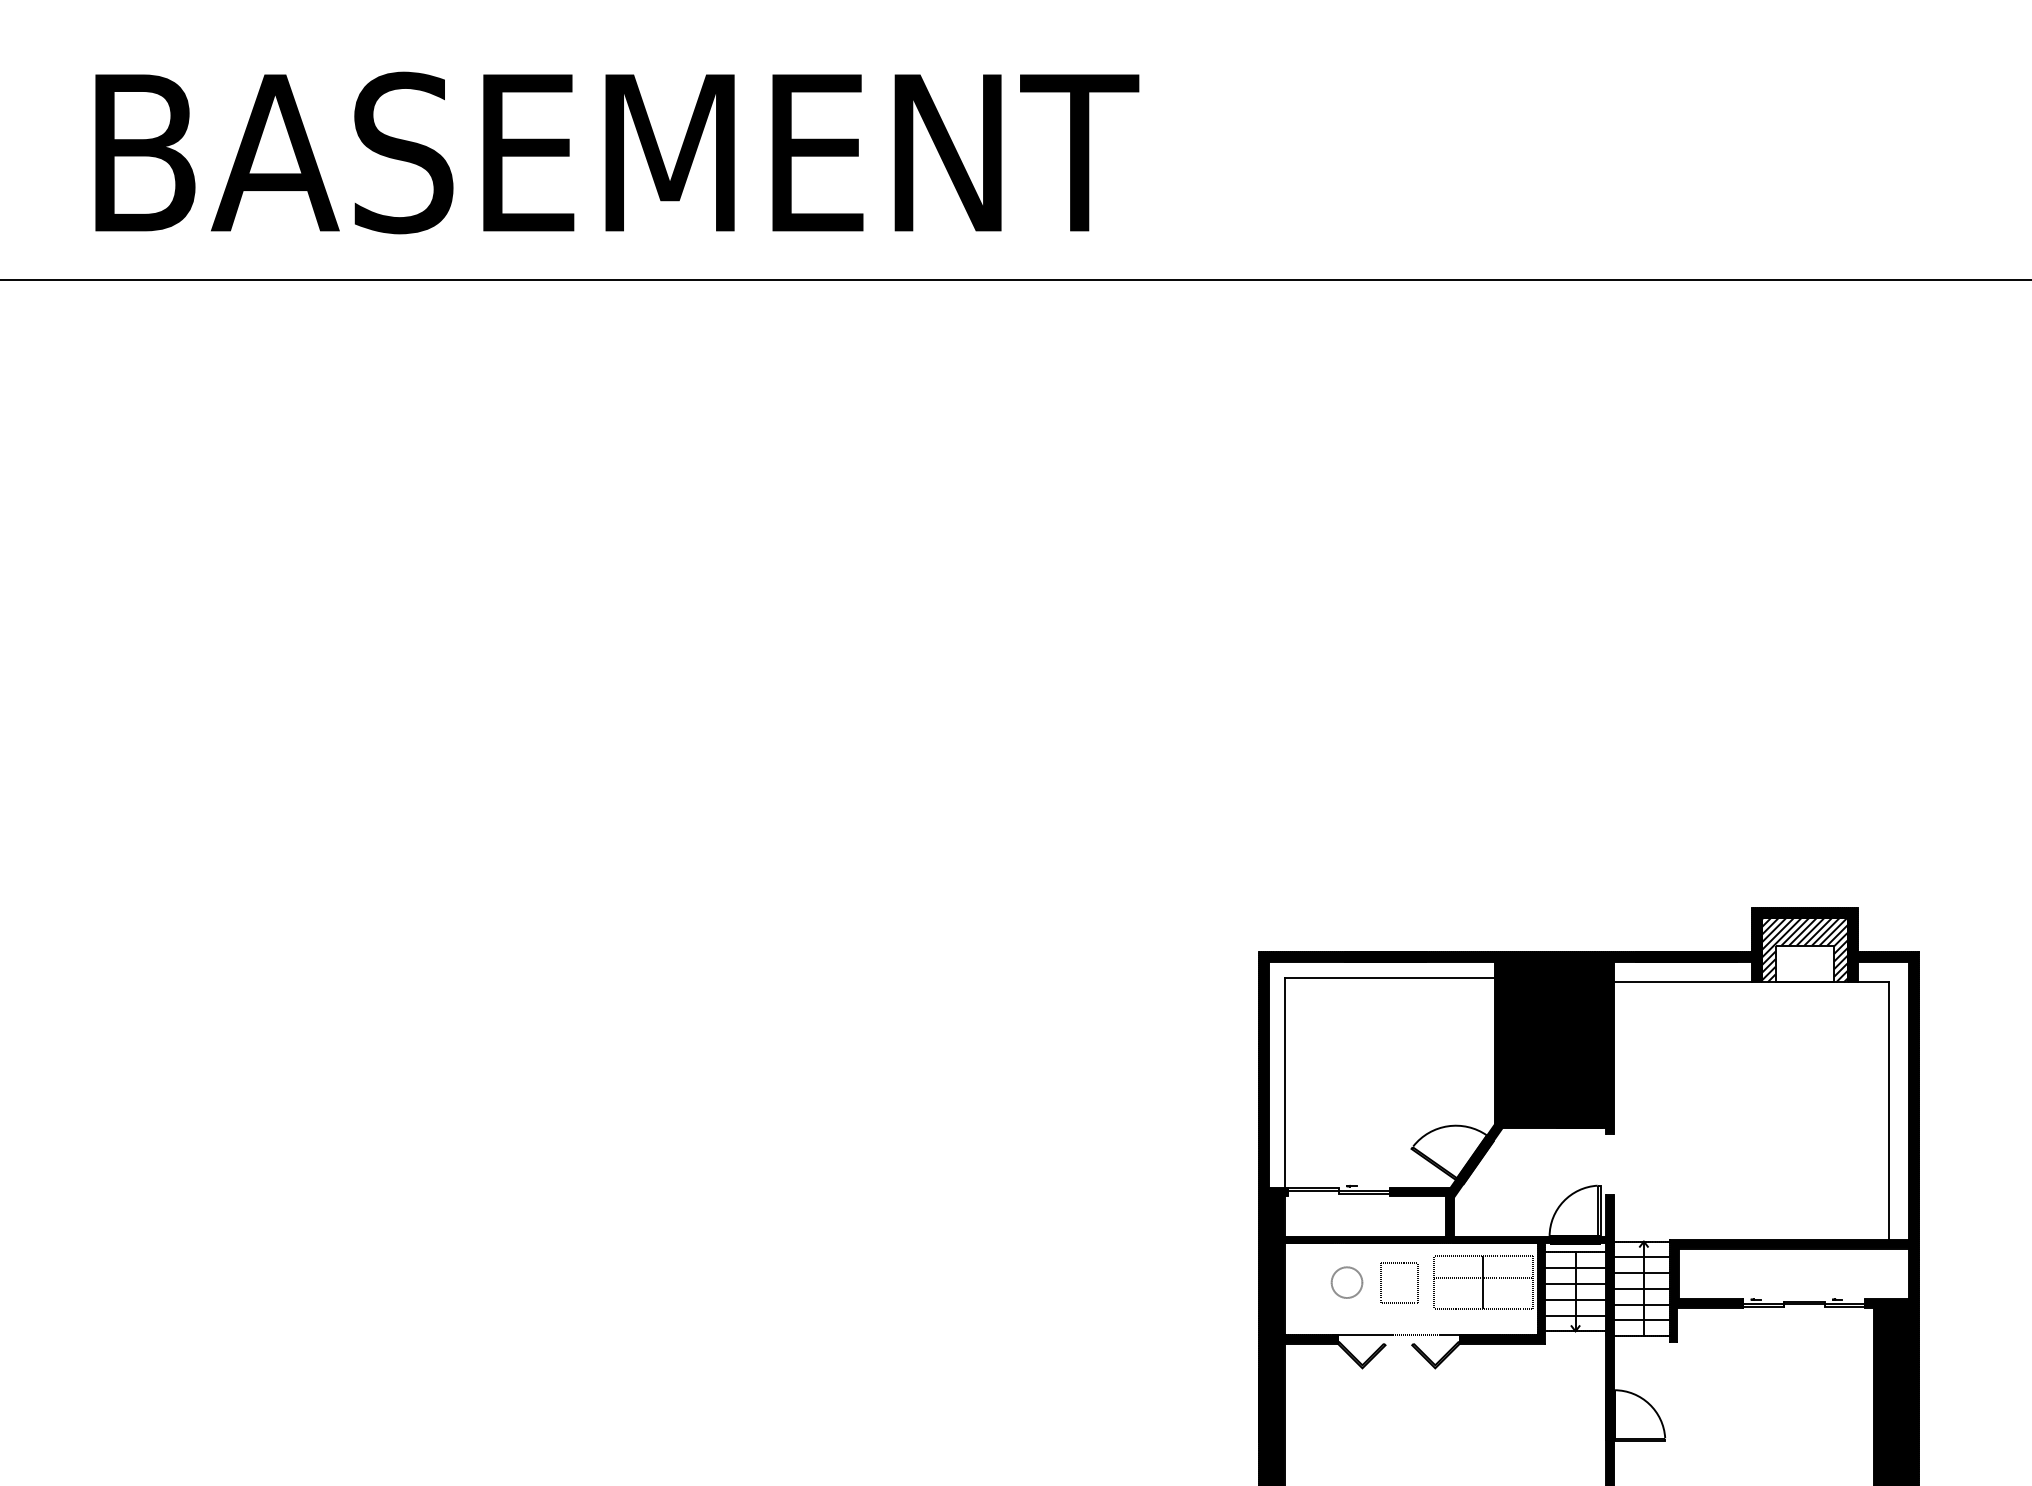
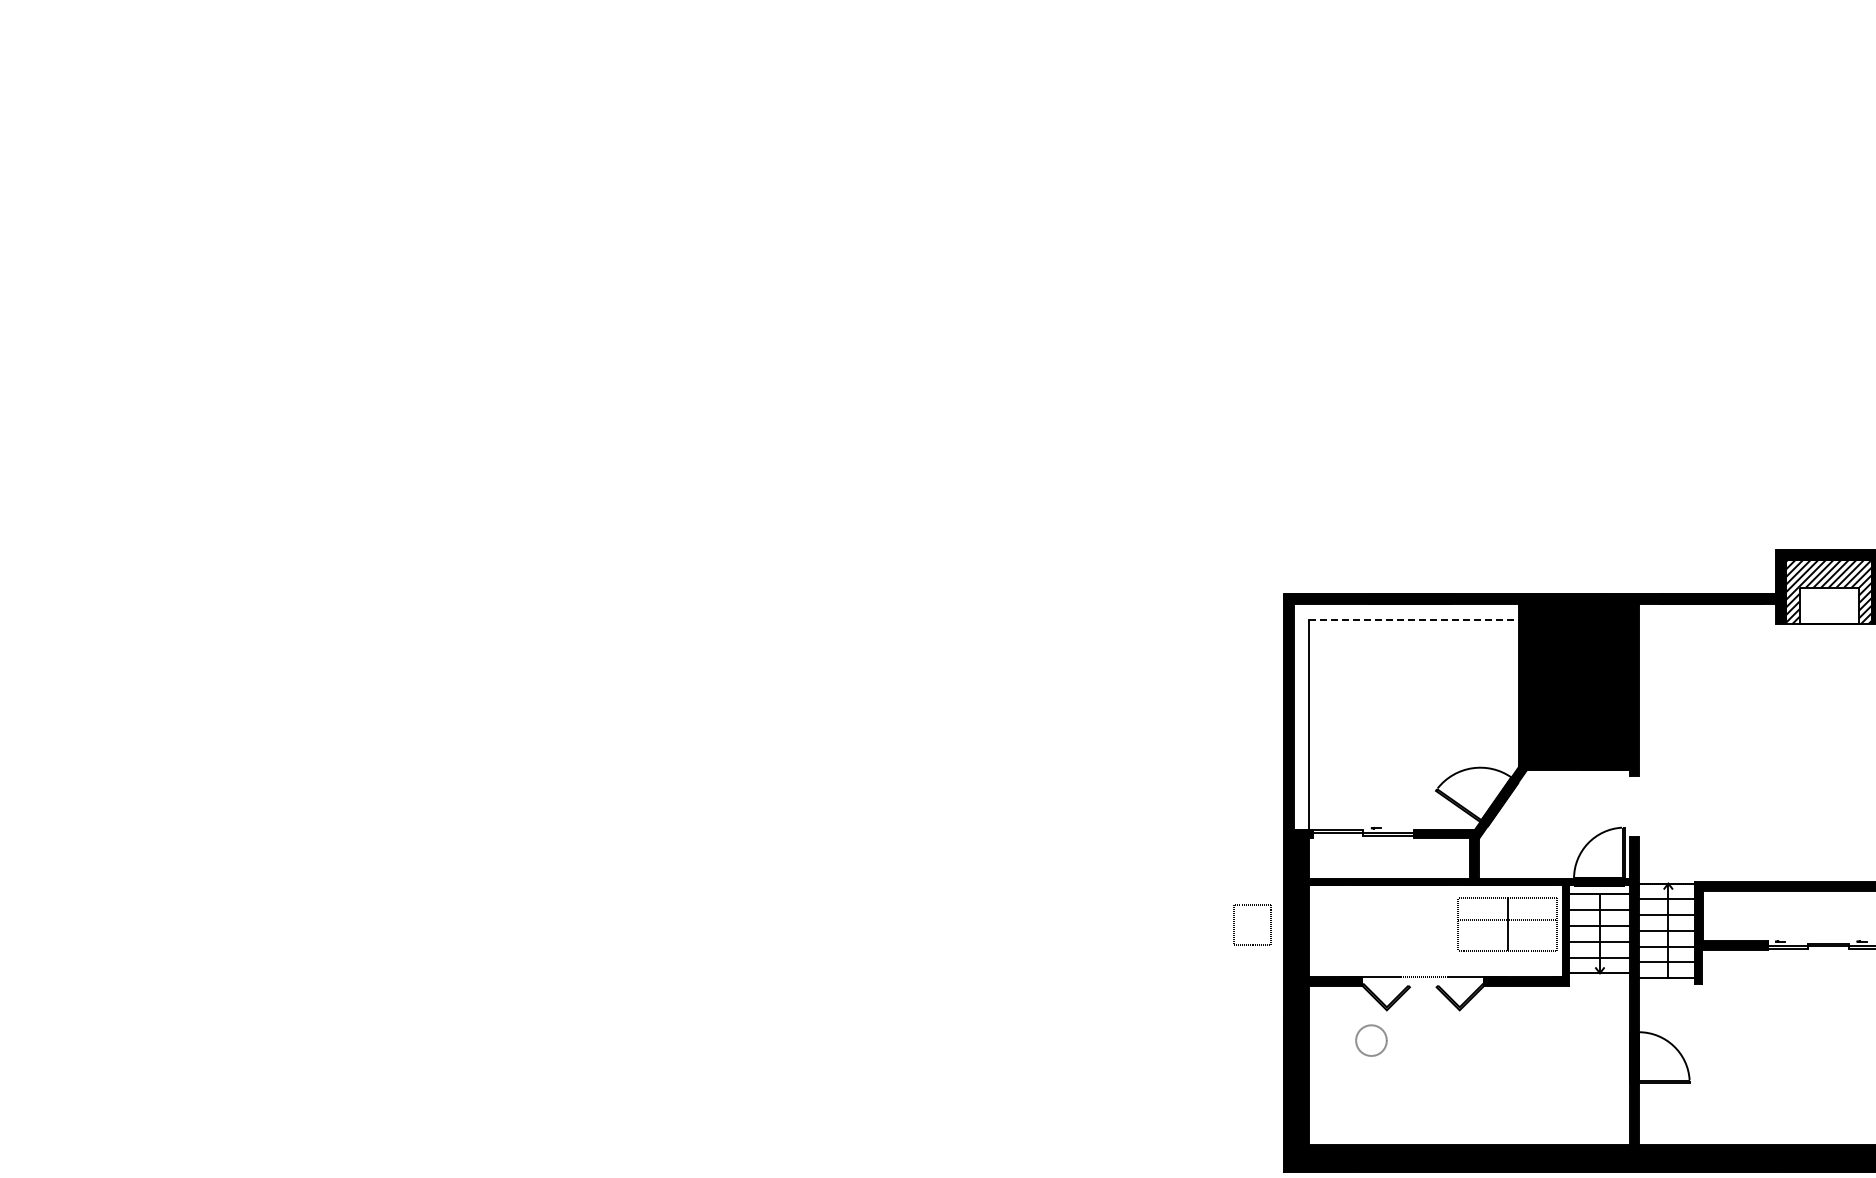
line: (1390, 977) -> (1414, 619), solid -> dashed
line: (1682, 982) -> (1706, 624), removed
circle: (1346, 1282) -> (1370, 1040), moved
part: (1417, 1282) -> (1269, 924), moved

